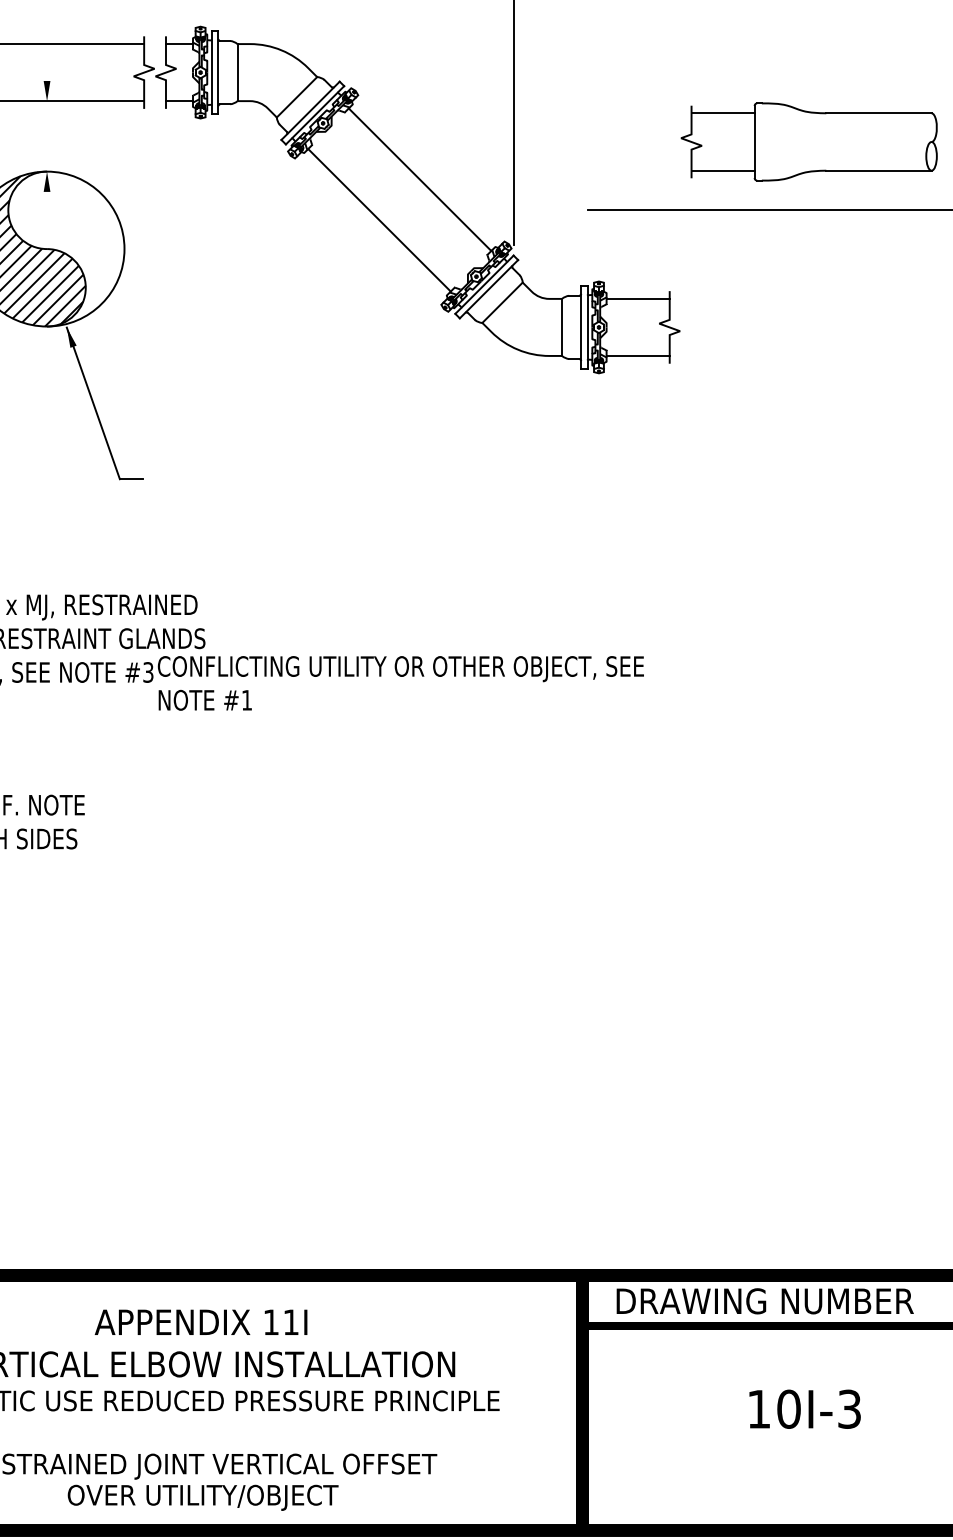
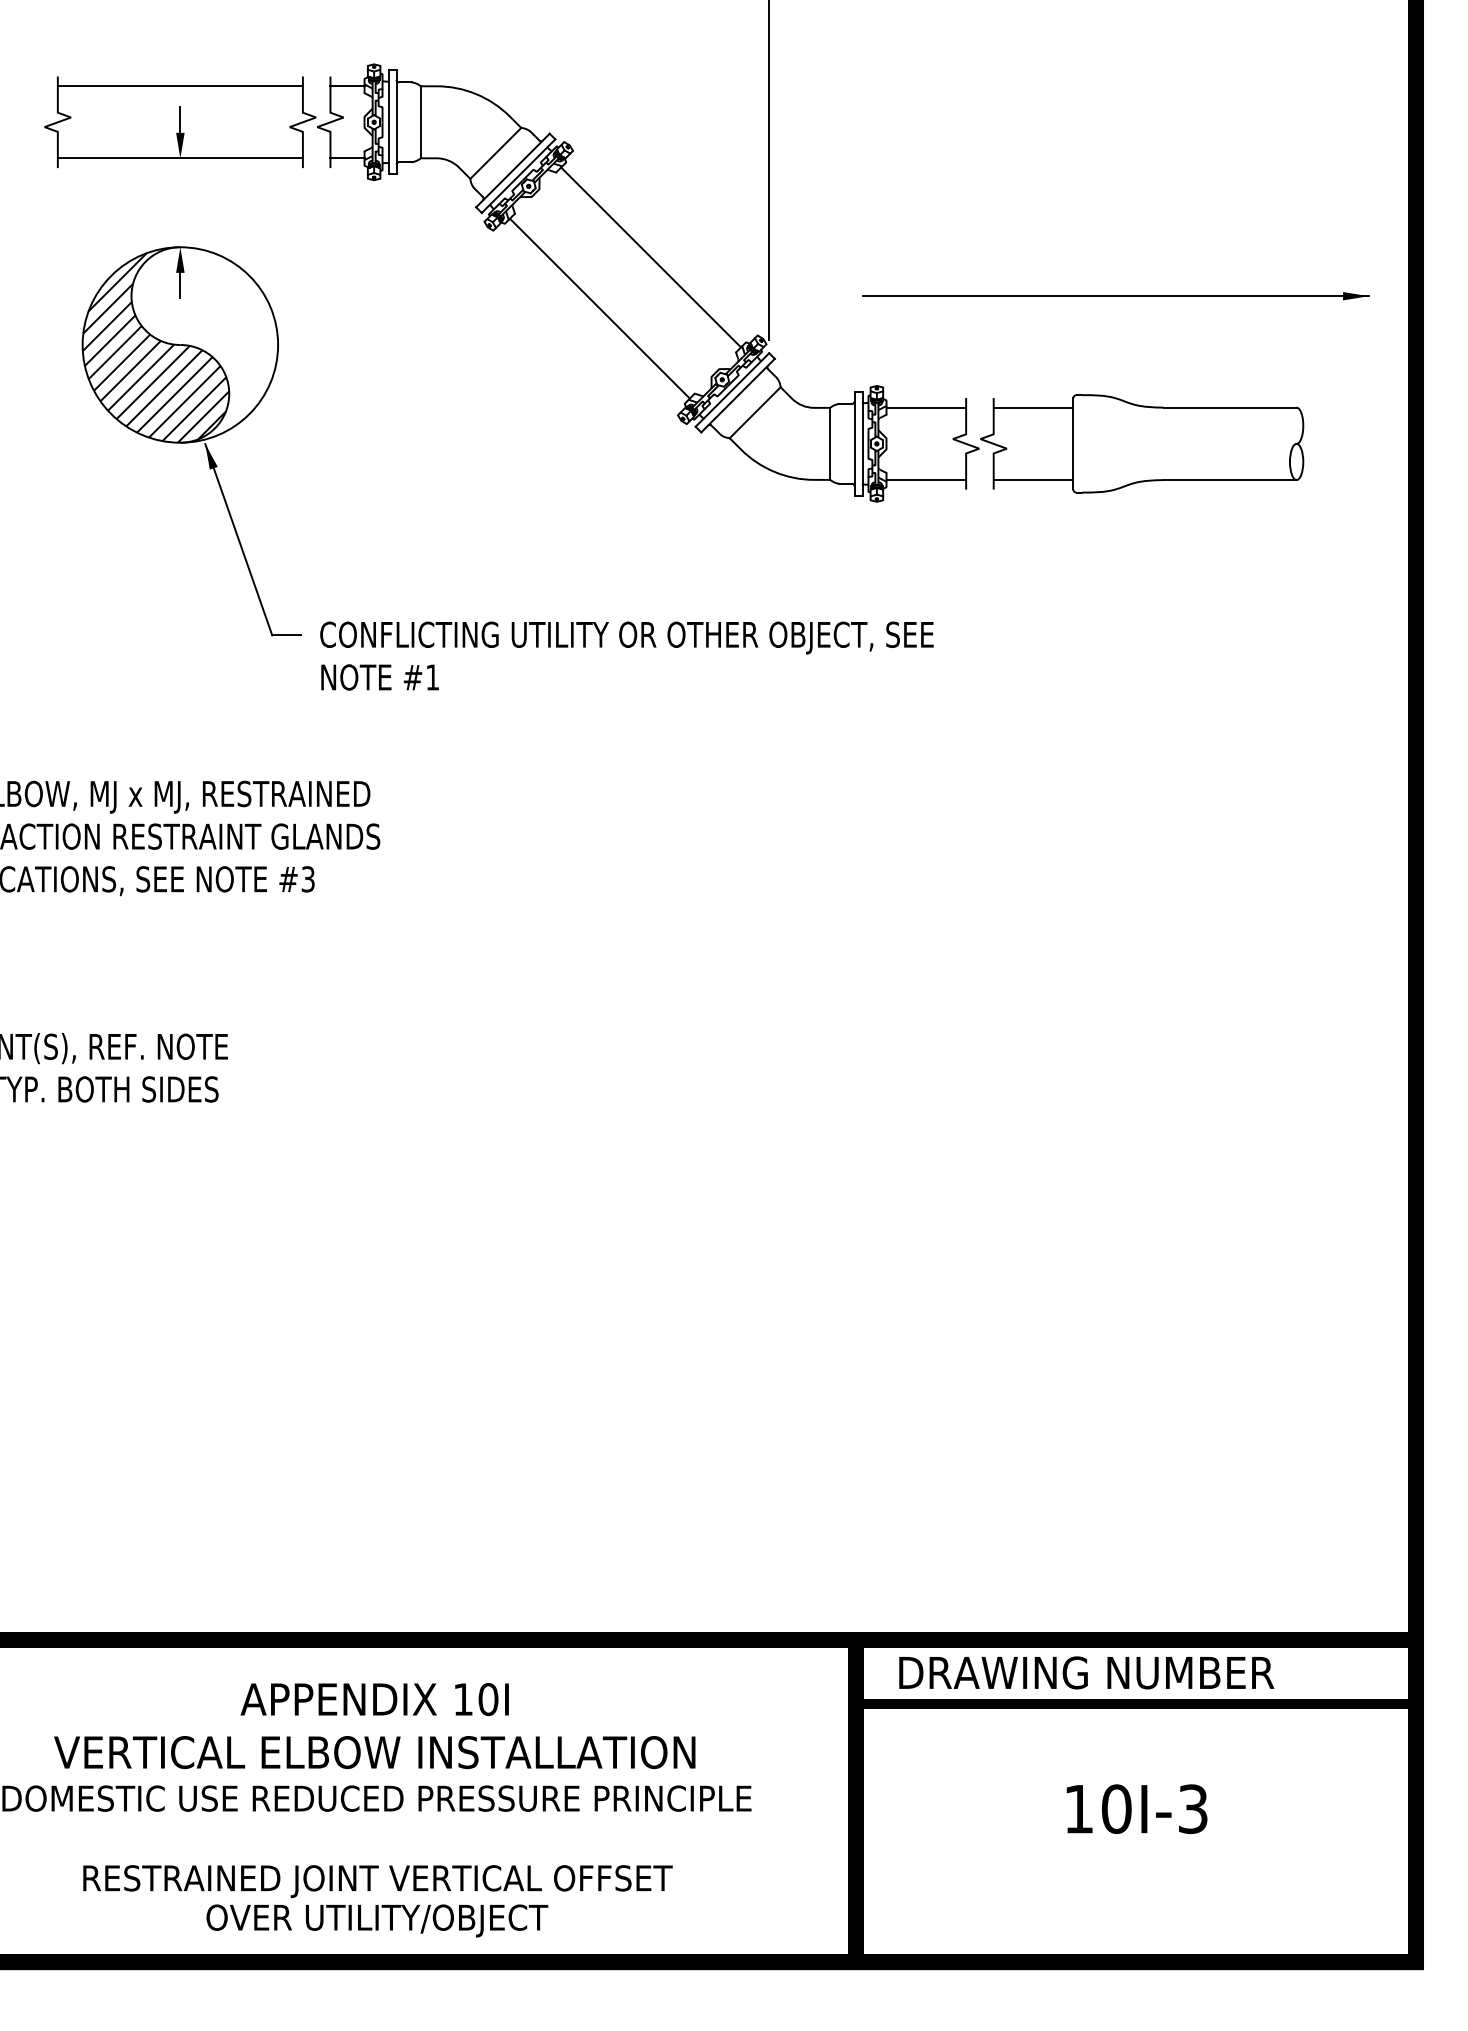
line: (47, 70) -> (180, 119), added
part: (809, 141) -> (1142, 443), moved
line: (47, 201) -> (180, 285), added
text: (400, 682) -> (626, 655), moved
text: (291, 1322) -> (488, 1699), 11I -> 10I

